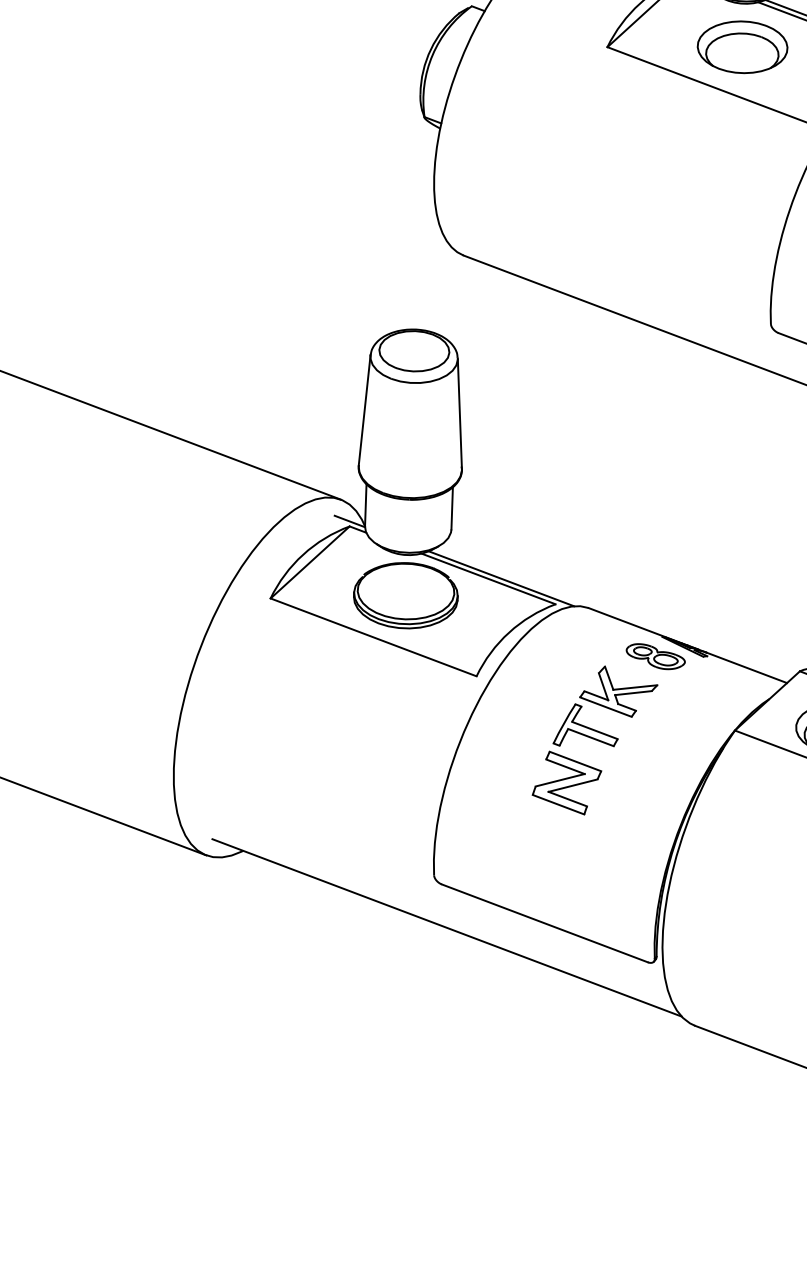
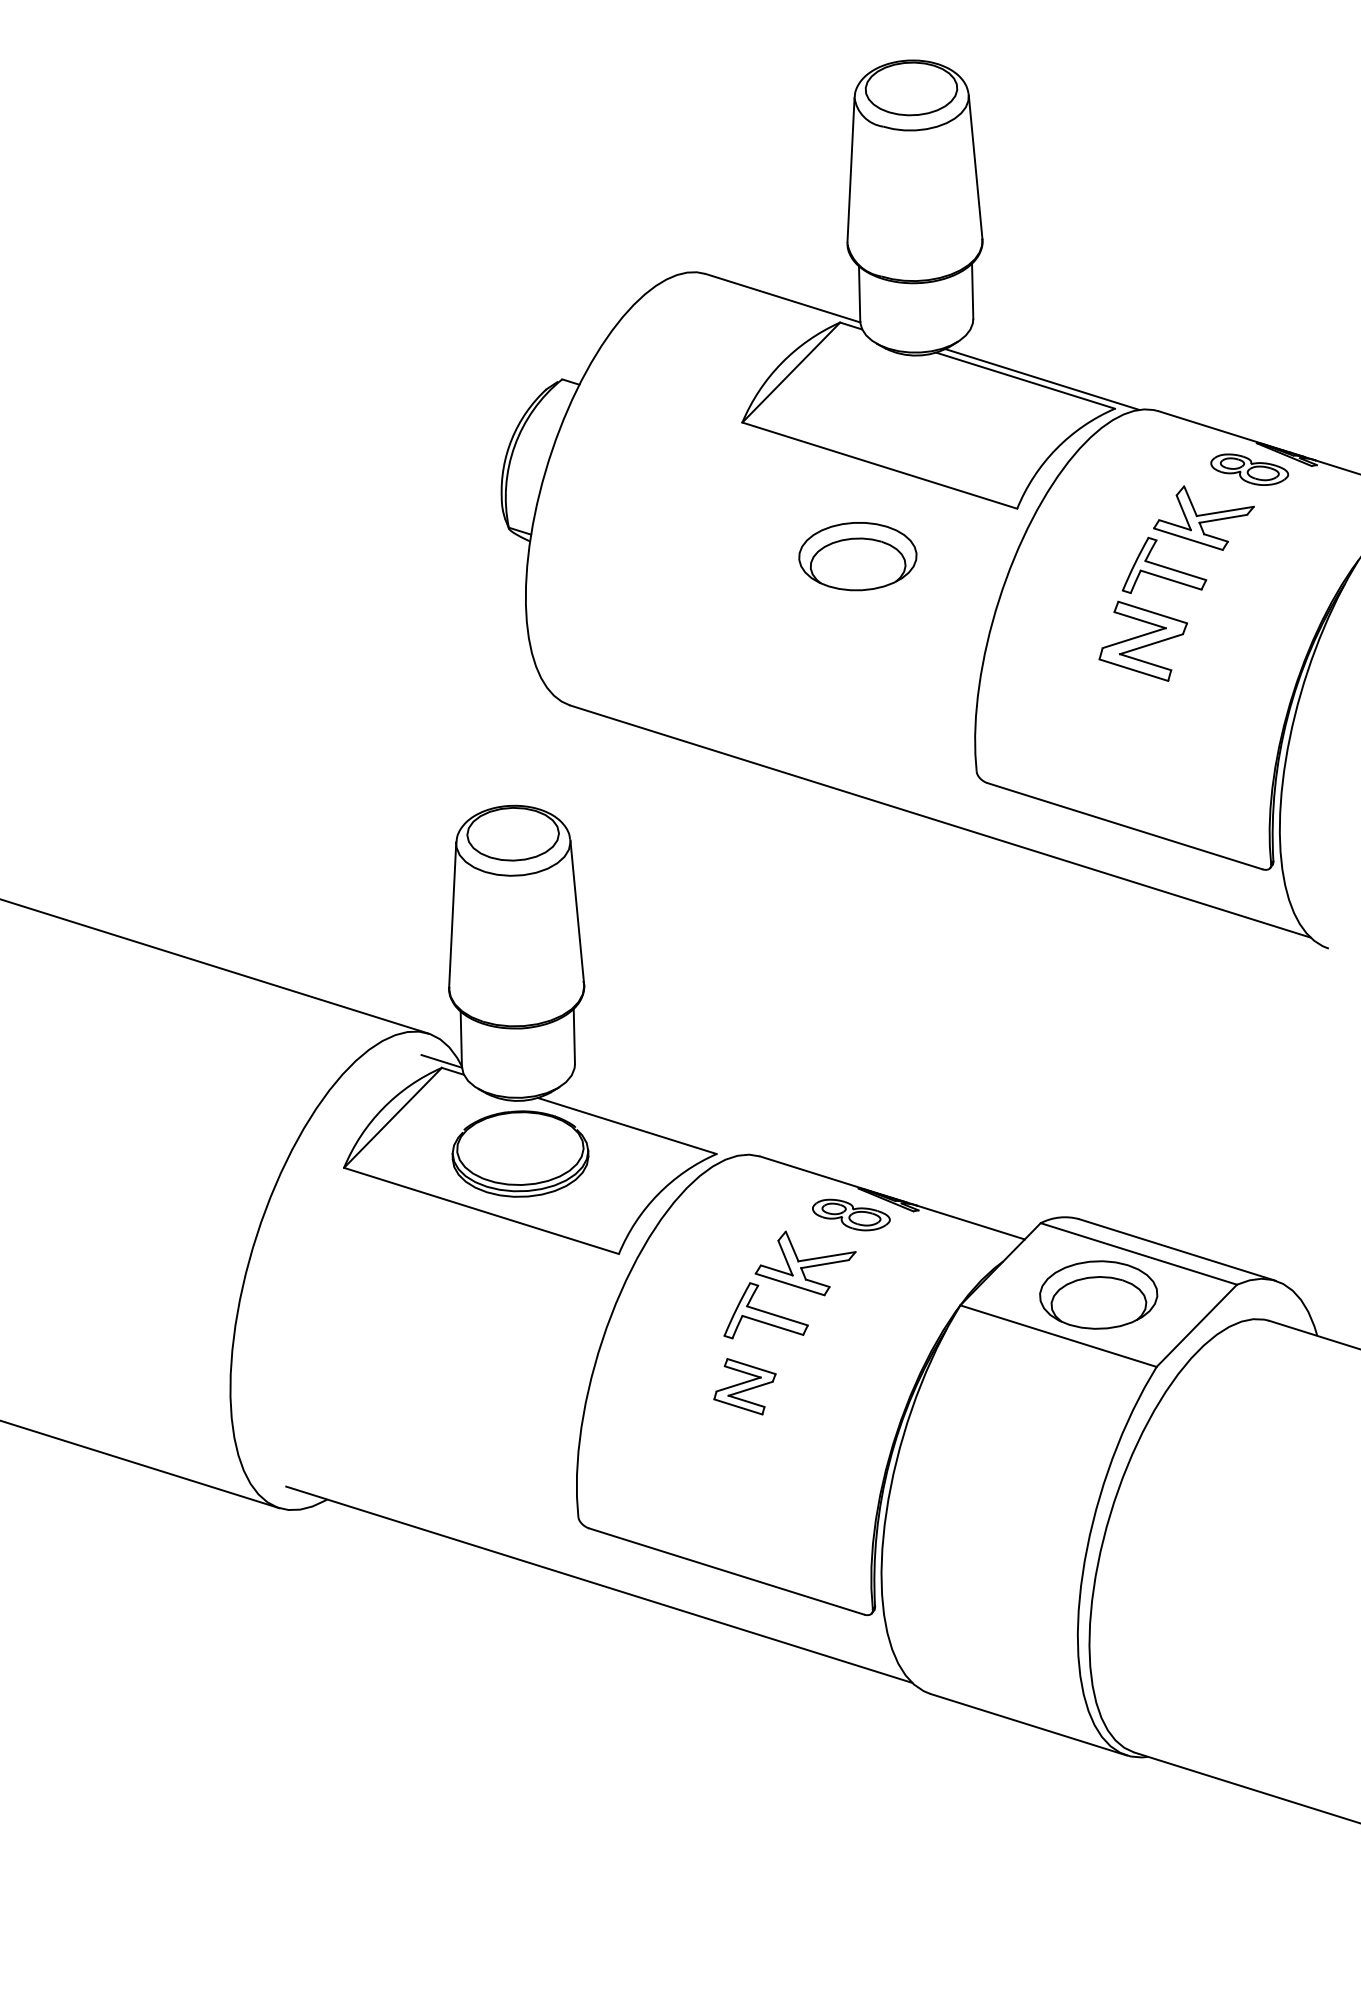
part: (742, 47) -> (857, 556), moved
line: (501, 578) -> (643, 1124), removed
part: (566, 782) -> (744, 1386), size x0.7

